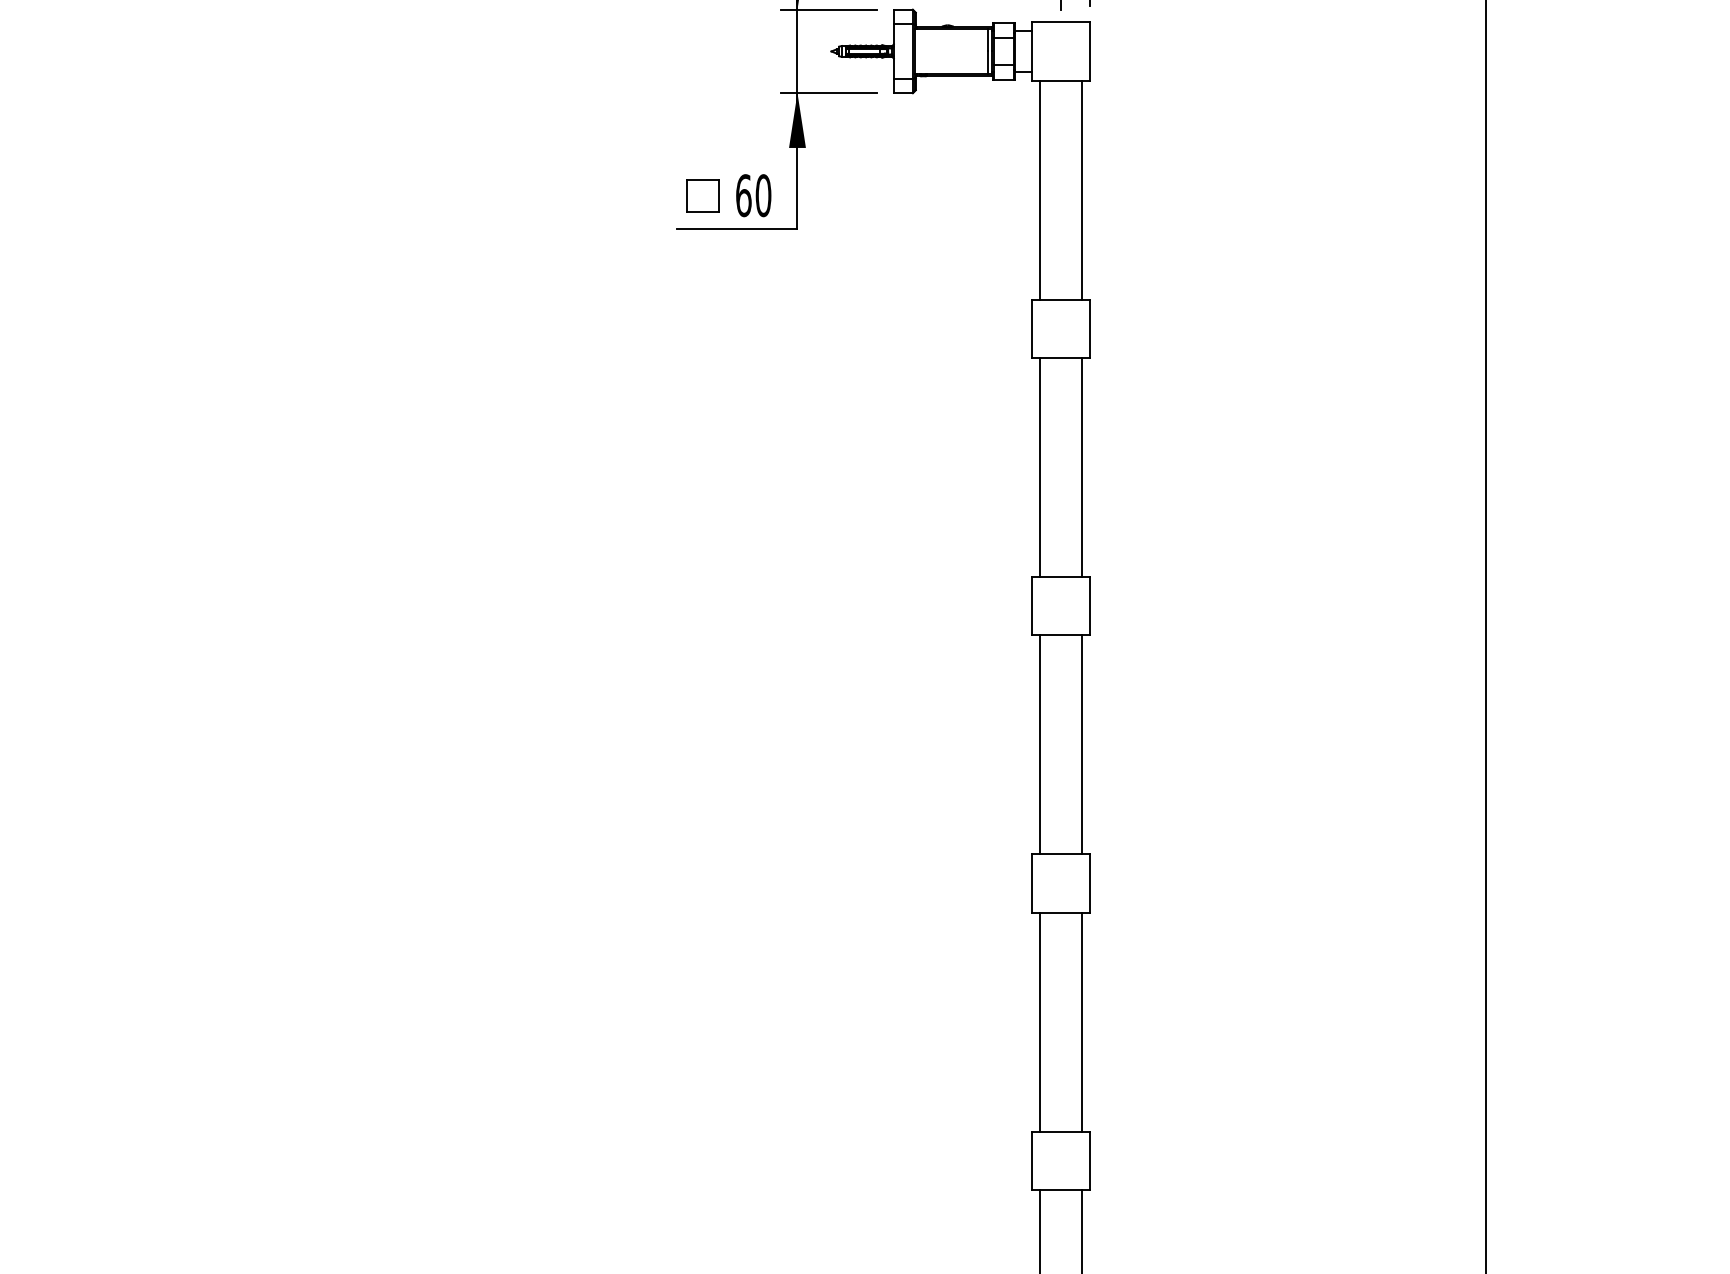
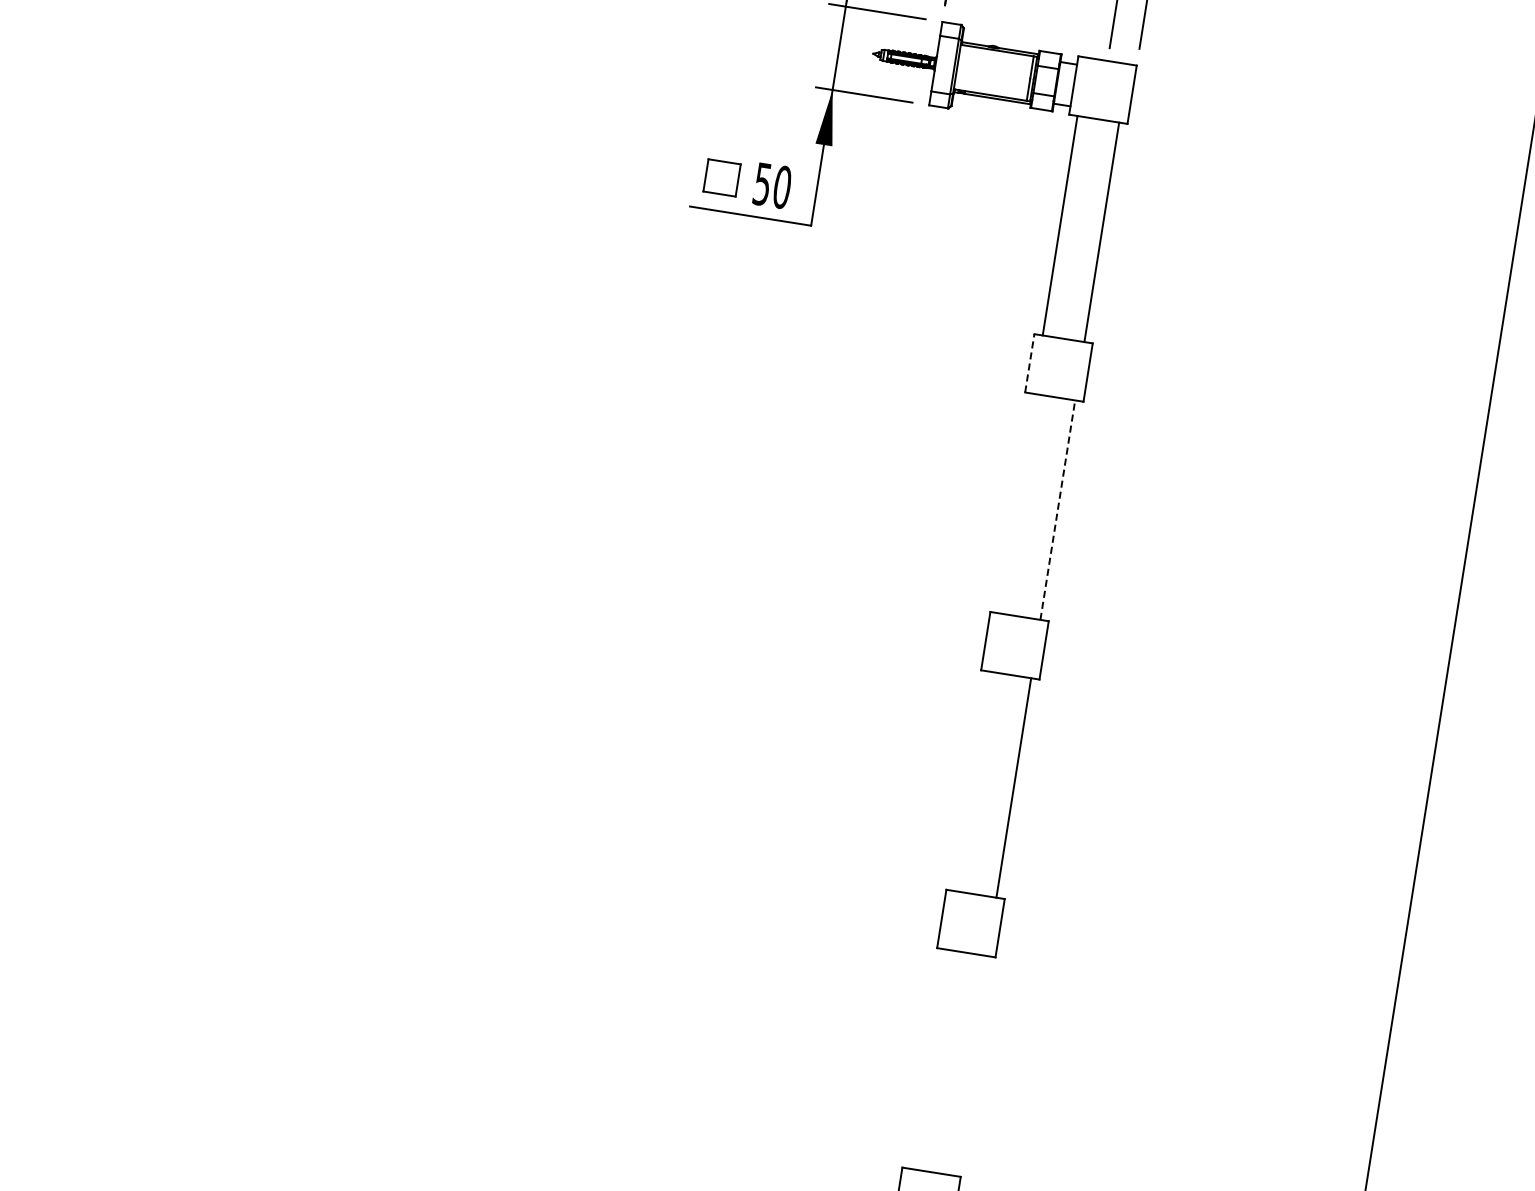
text: (743, 195) -> (762, 184), 60 -> 50
line: (1031, 328) -> (1029, 362), solid -> dashed
line: (1039, 467) -> (1015, 503), removed
line: (1081, 467) -> (1057, 510), solid -> dashed
line: (1039, 744) -> (971, 780), removed
line: (1039, 1021) -> (927, 1058), removed
line: (1081, 1021) -> (969, 1065), removed

